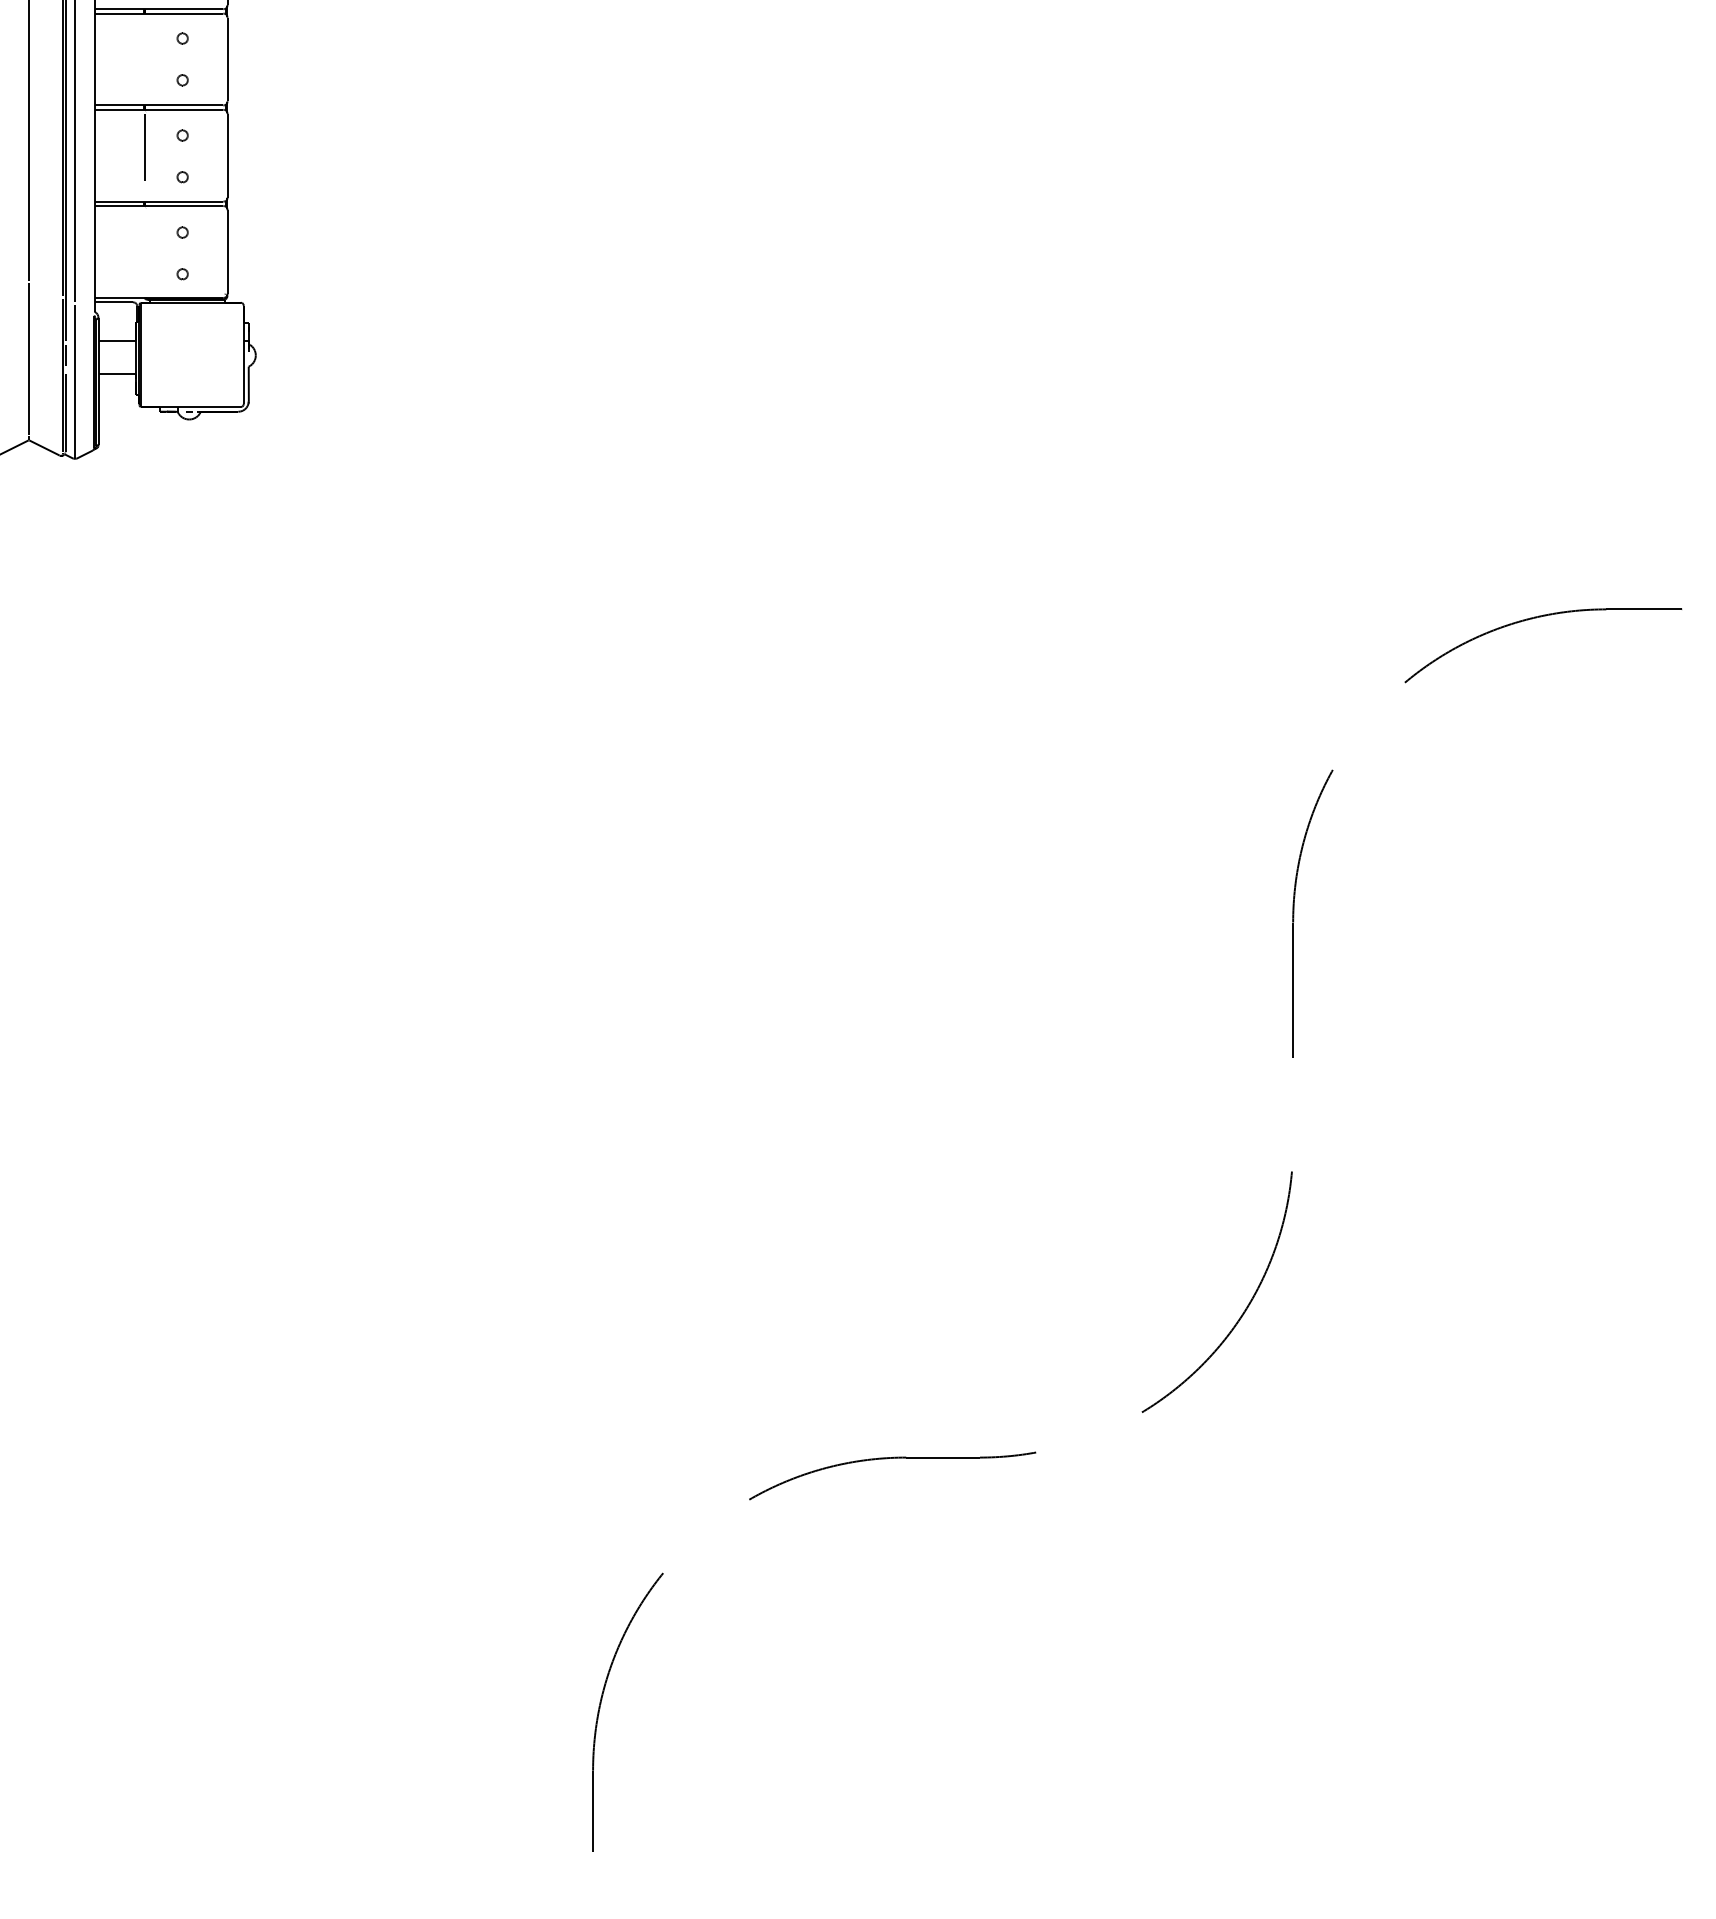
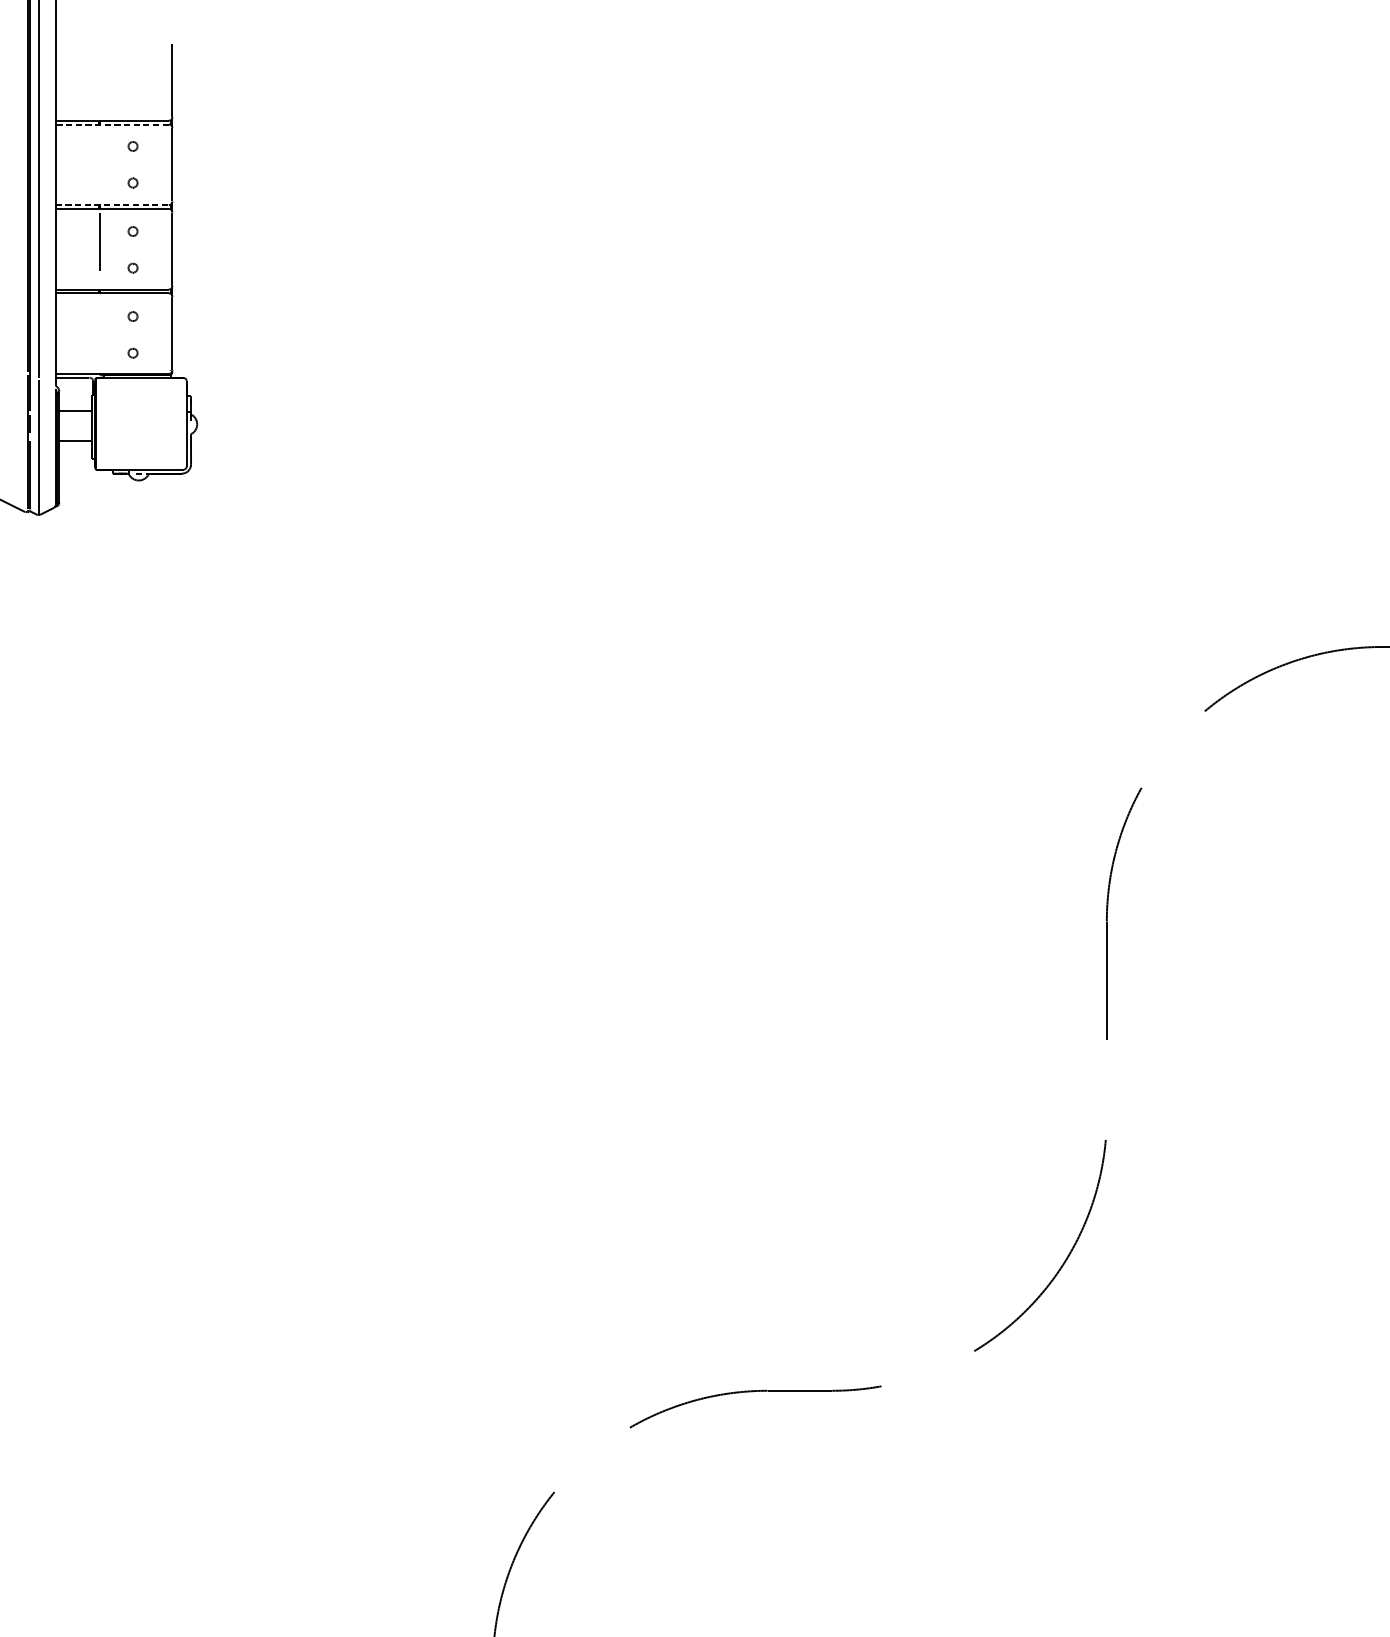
line: (158, 13) -> (111, 124), solid -> dashed
line: (159, 105) -> (112, 205), solid -> dashed

